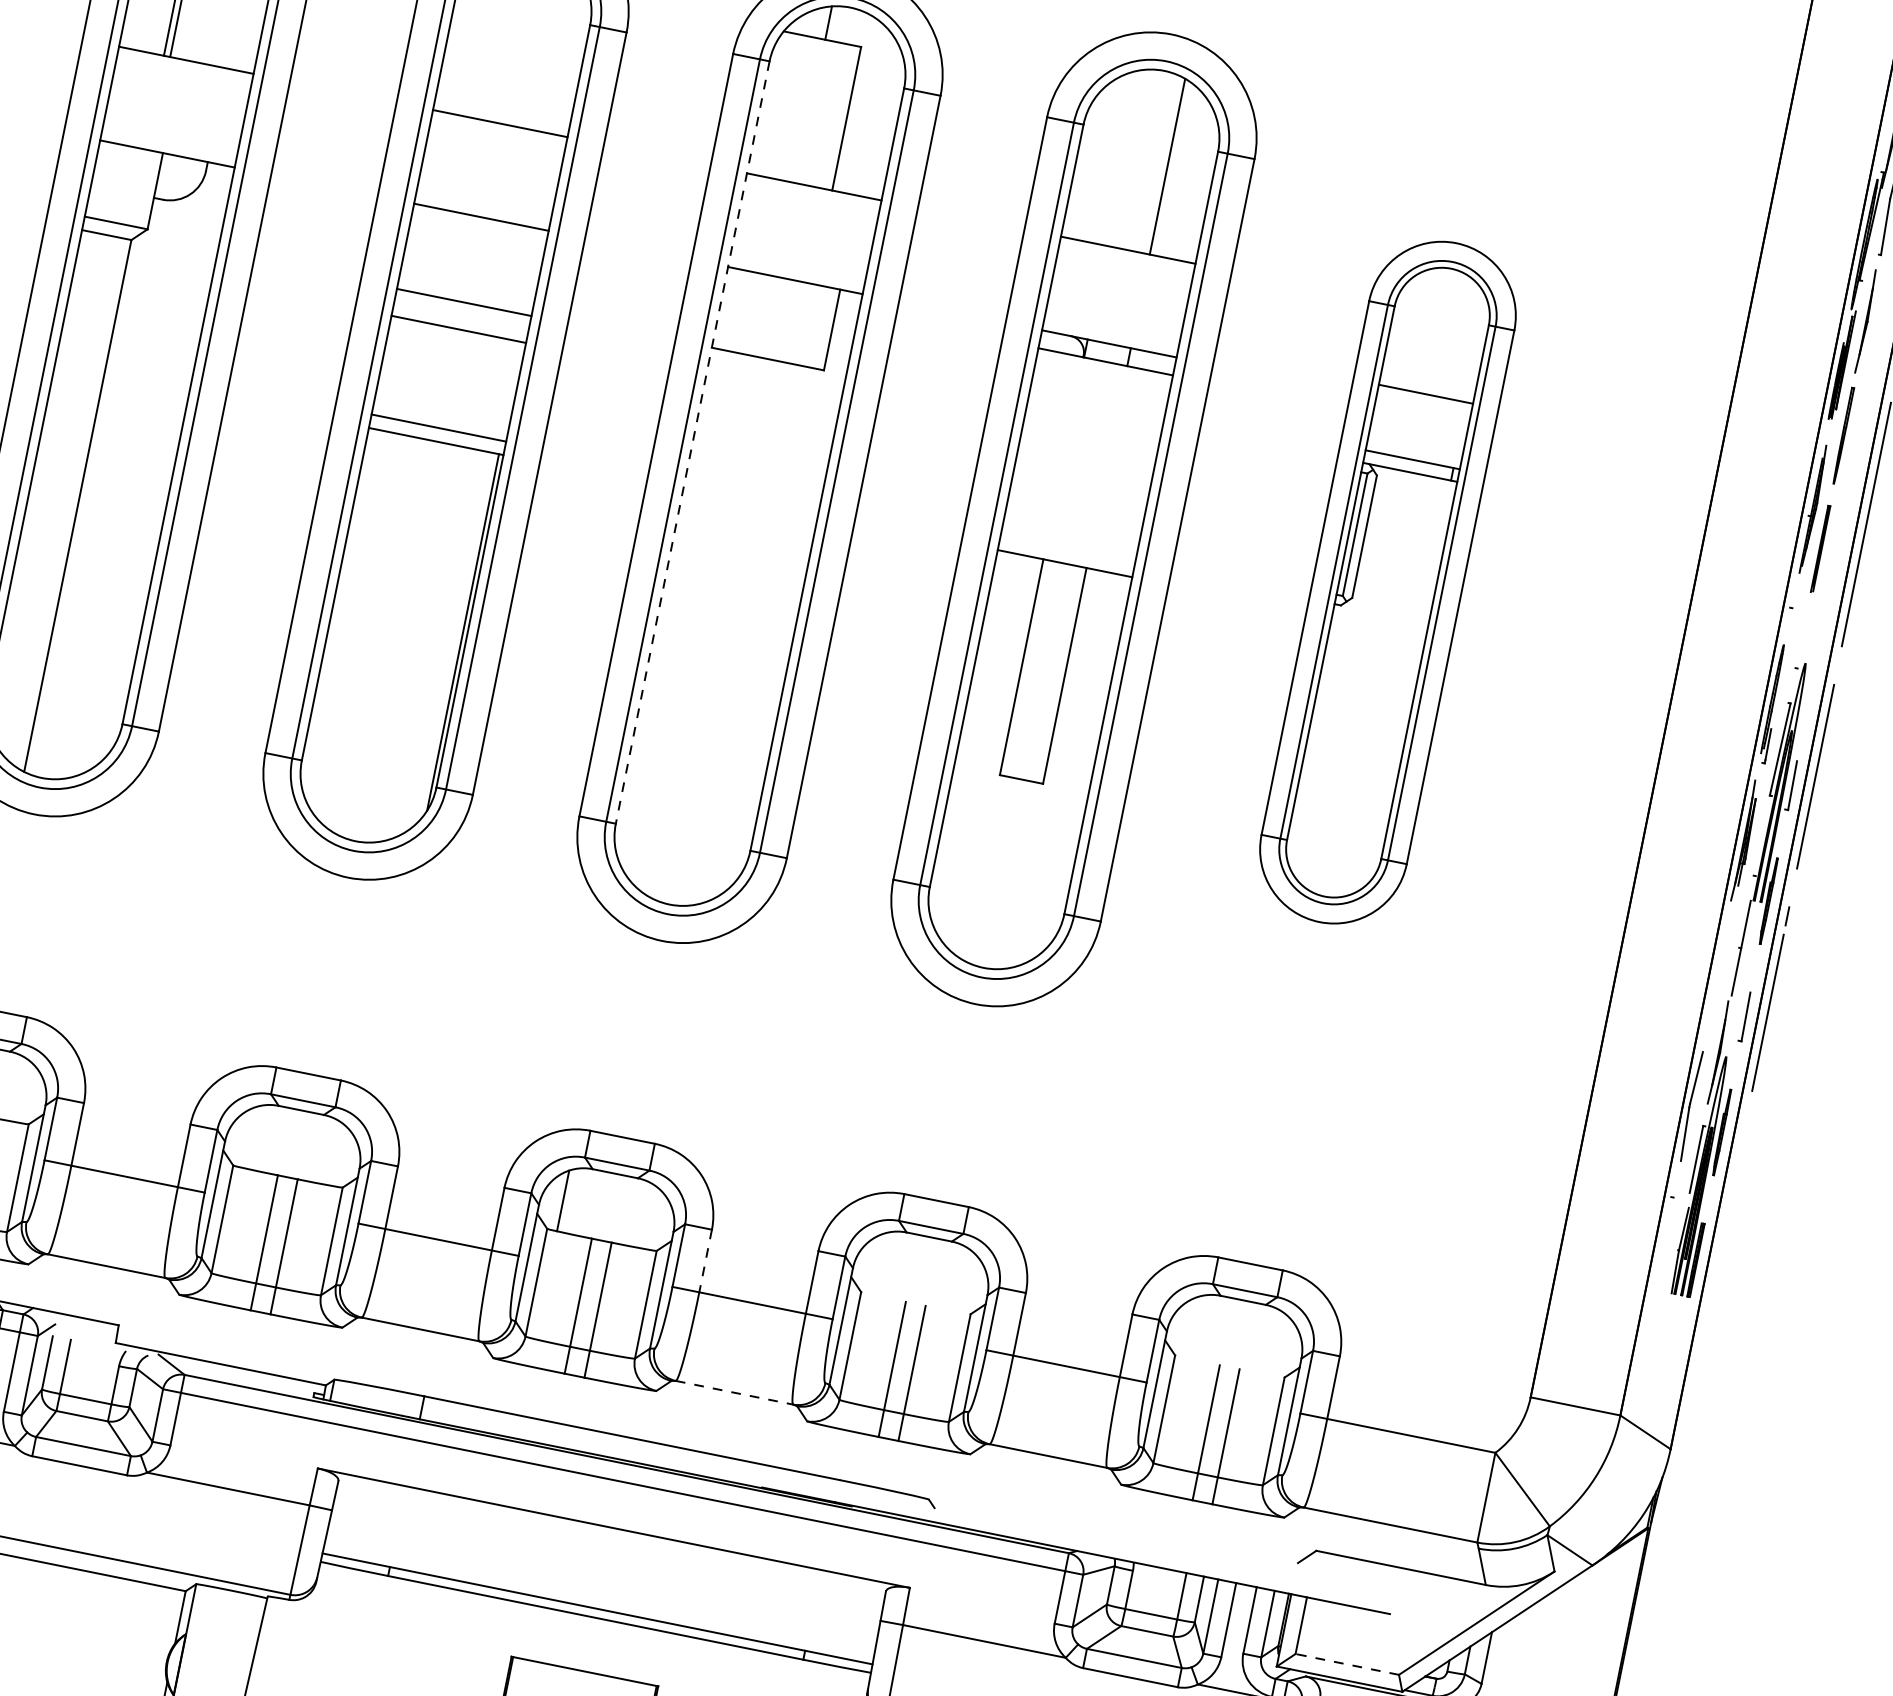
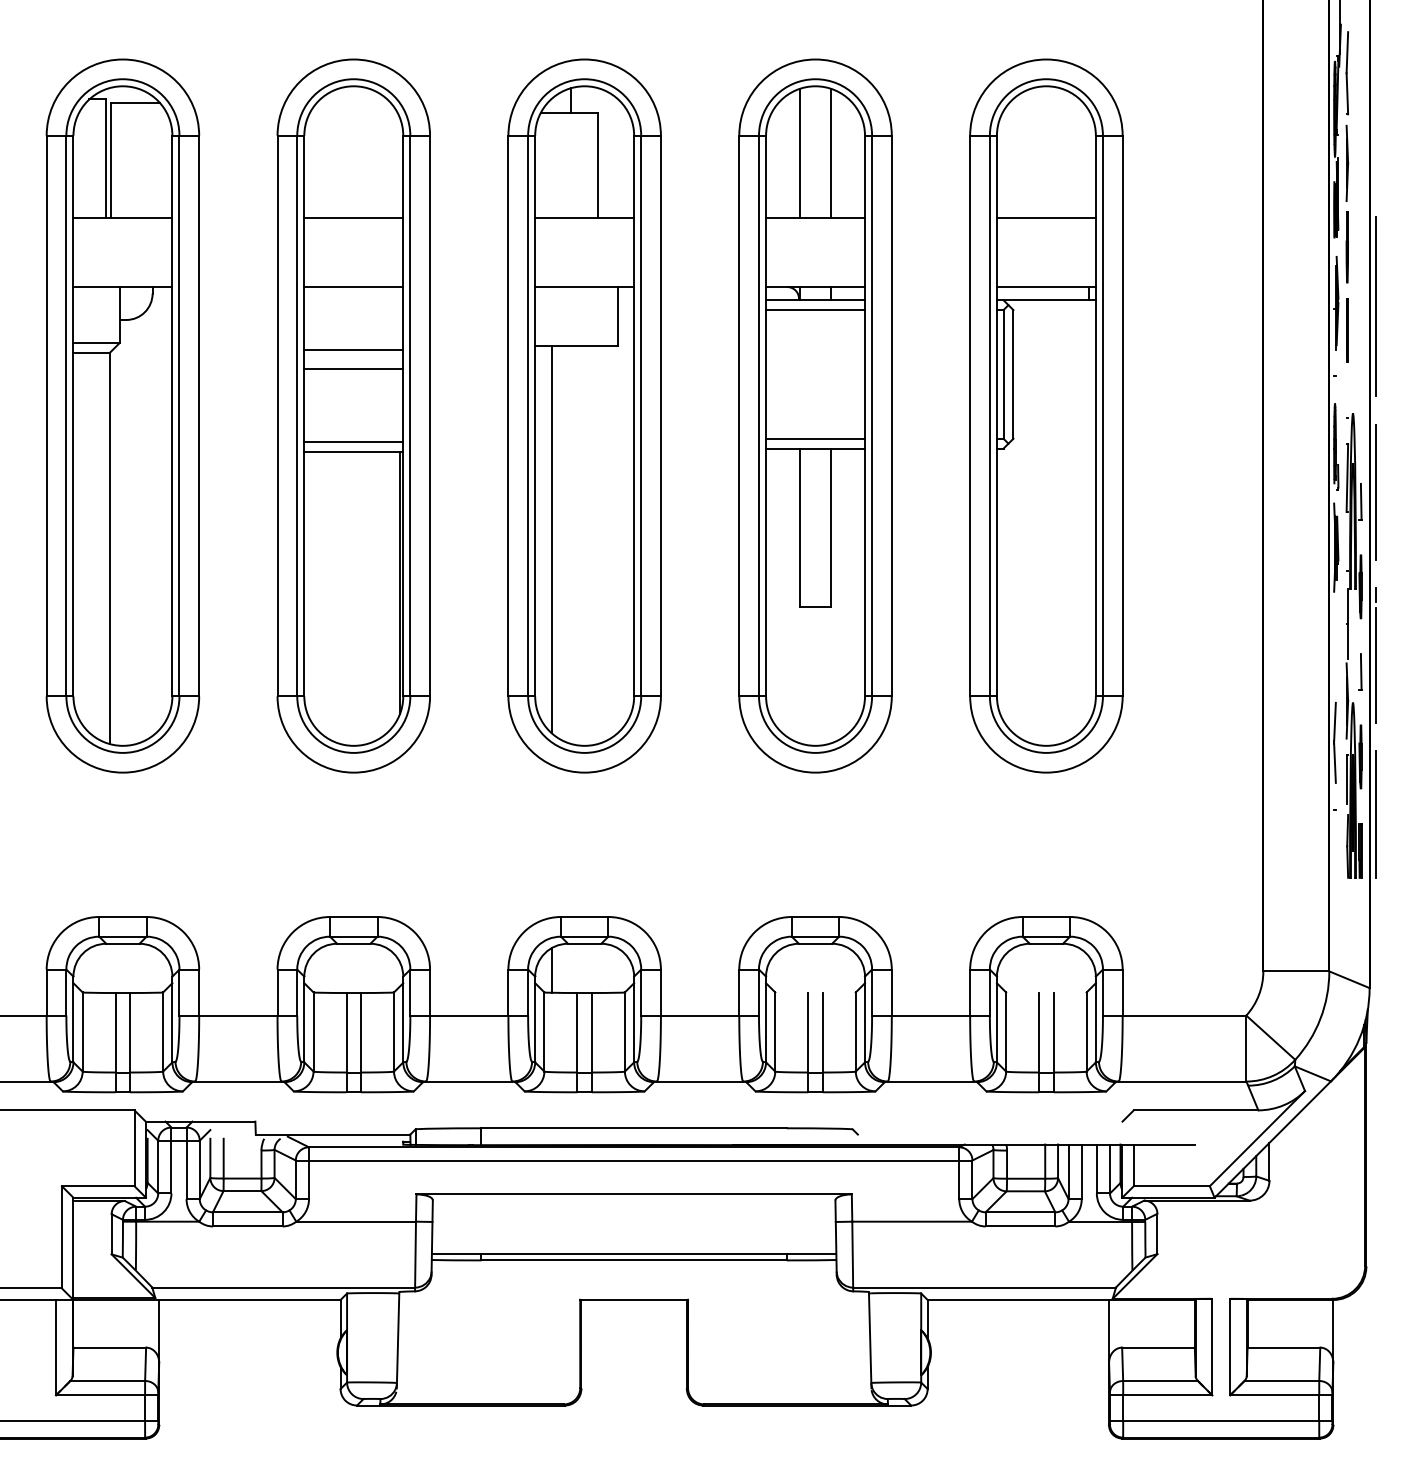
line: (1124, 157) -> (799, 153), added
line: (1102, 375) -> (815, 310), added
line: (693, 443) -> (535, 416), dashed -> solid
line: (1067, 549) -> (815, 438), added
part: (1388, 581) -> (1046, 415), size x1.43
line: (681, 614) -> (551, 539), added
line: (1727, 1215) -> (1376, 814), added
line: (704, 1262) -> (660, 993), dashed -> solid
line: (735, 1392) -> (700, 1081), dashed -> solid
line: (1346, 1664) -> (1171, 1186), dashed -> solid

